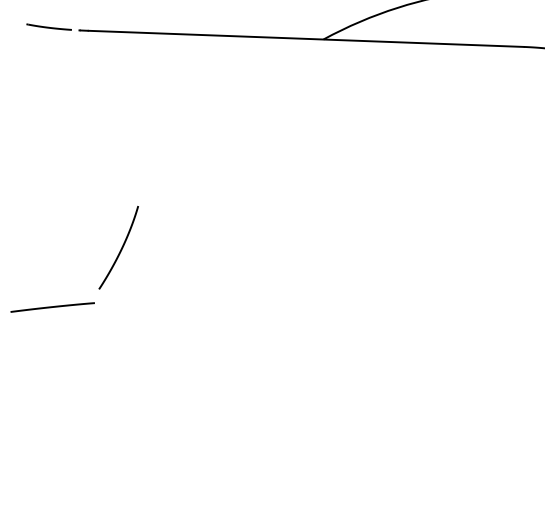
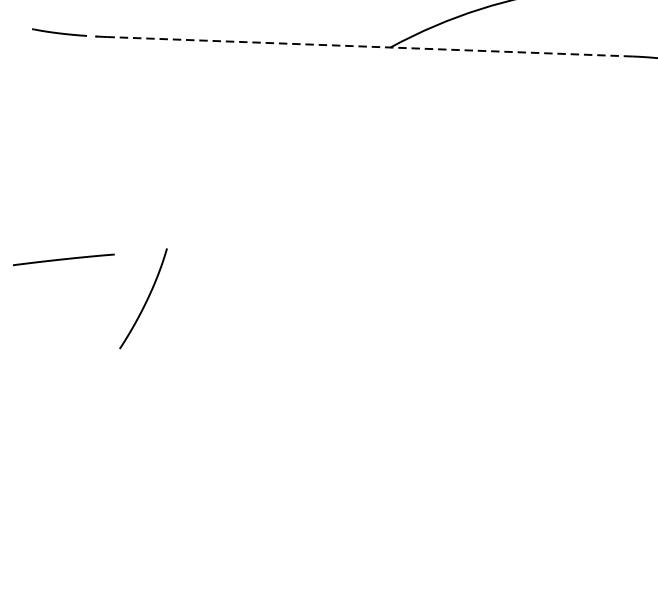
line: (306, 38) -> (370, 46), solid -> dashed
line: (52, 307) -> (63, 259), moved

